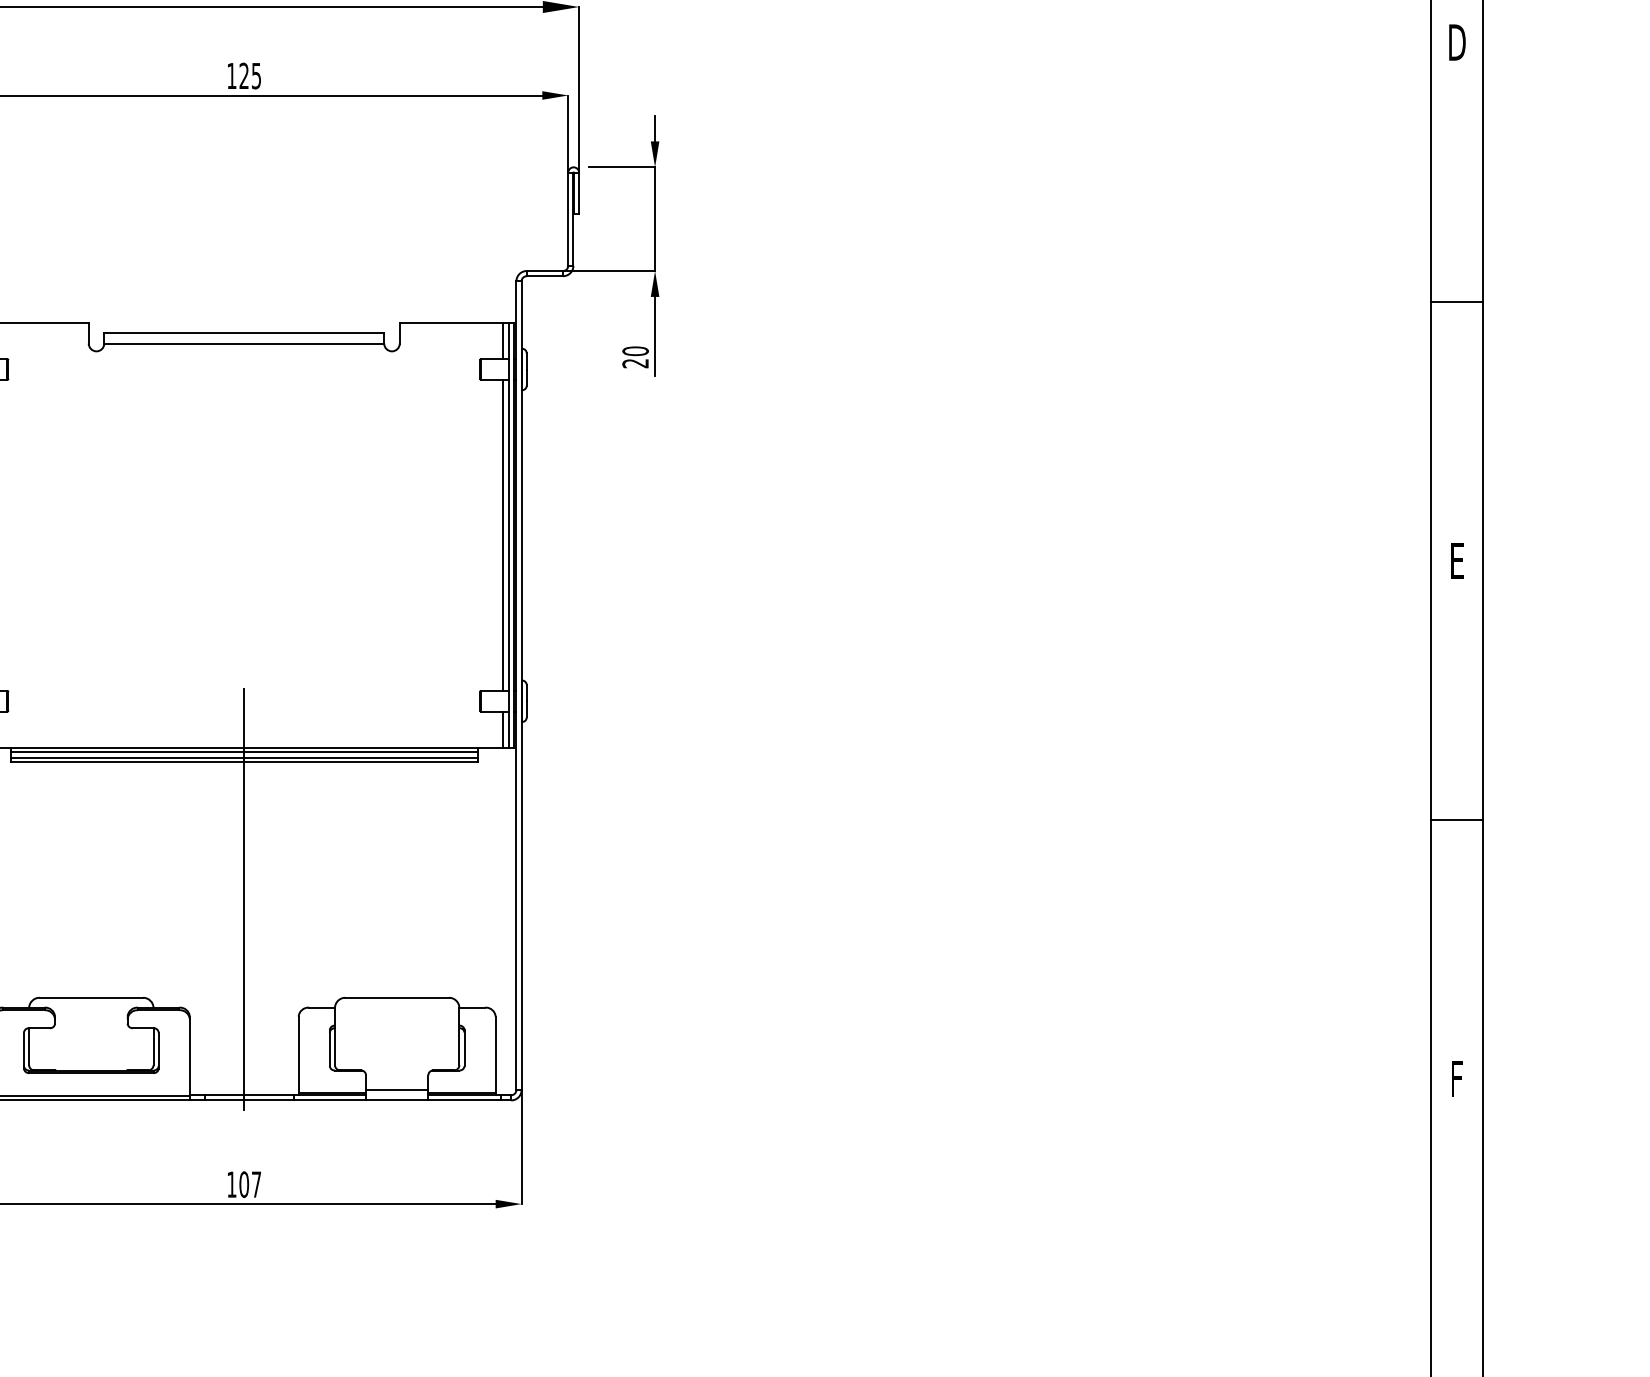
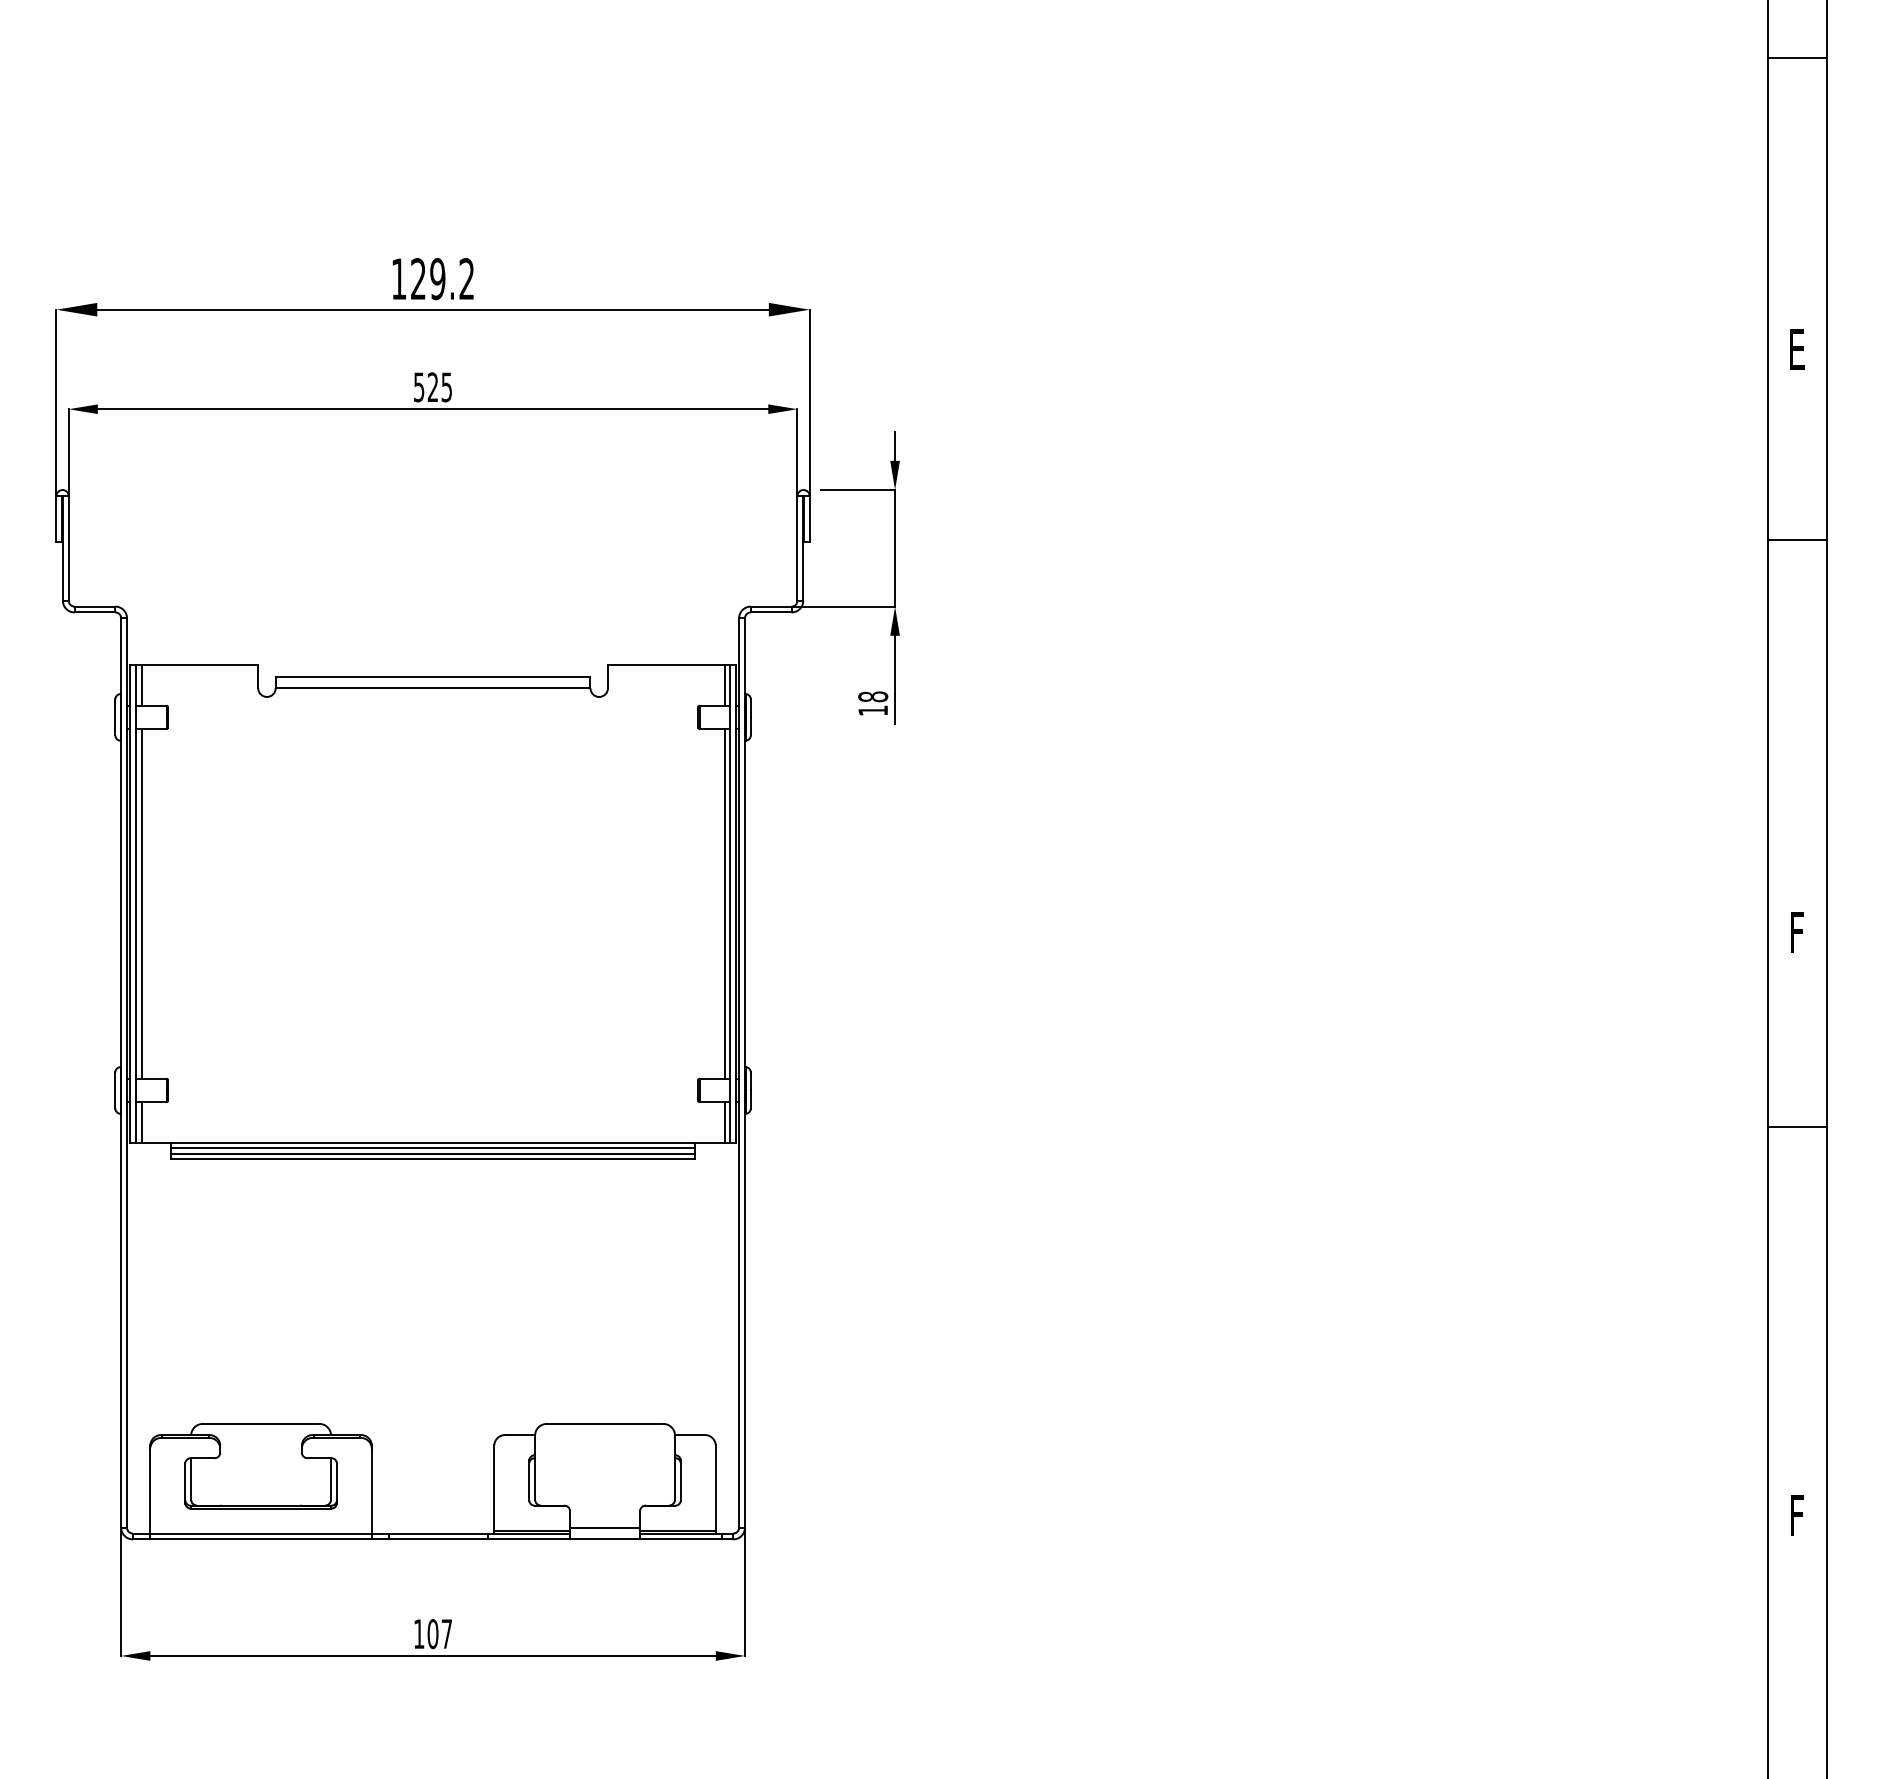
text: (1457, 42) -> (1797, 349), D -> E
text: (232, 76) -> (419, 387), 125 -> 525
line: (1457, 302) -> (1797, 540), moved
text: (635, 357) -> (872, 703), 20 -> 18
text: (1459, 560) -> (1799, 932), E -> F
line: (1457, 820) -> (1797, 1127), moved
line: (244, 899) -> (433, 1313), removed

